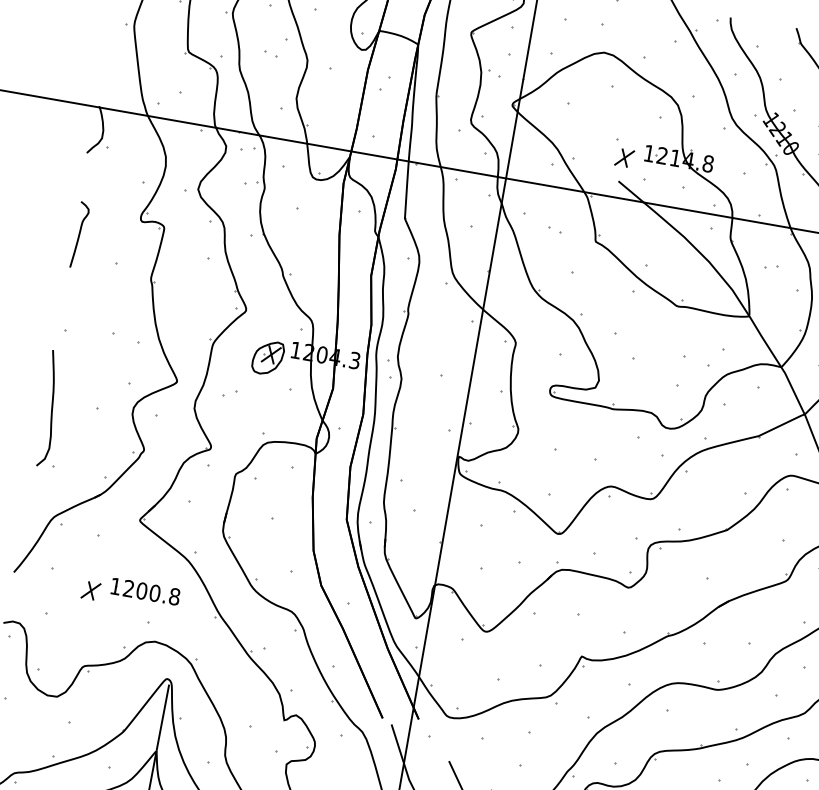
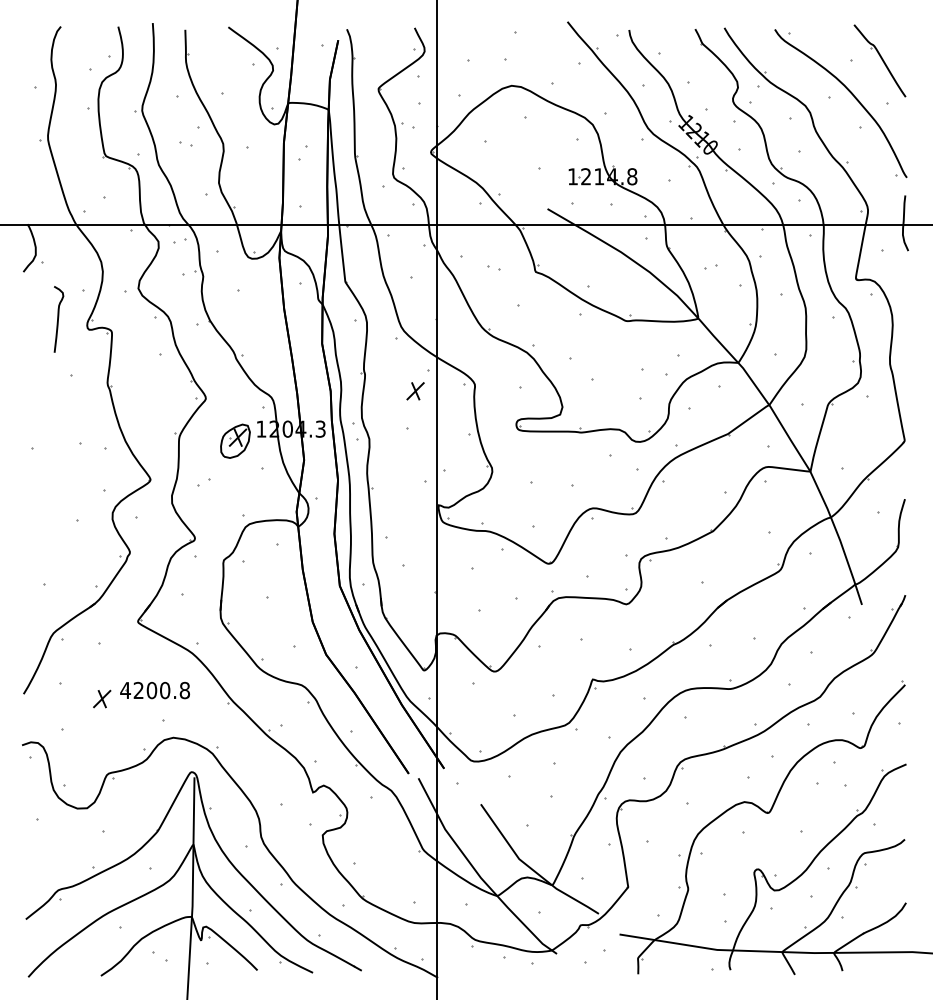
part: (624, 158) -> (415, 391), moved
curve: (79, 235) -> (58, 319), moved
curve: (51, 409) -> (32, 528), removed
text: (115, 586) -> (125, 690), 1200.8 -> 4200.8

